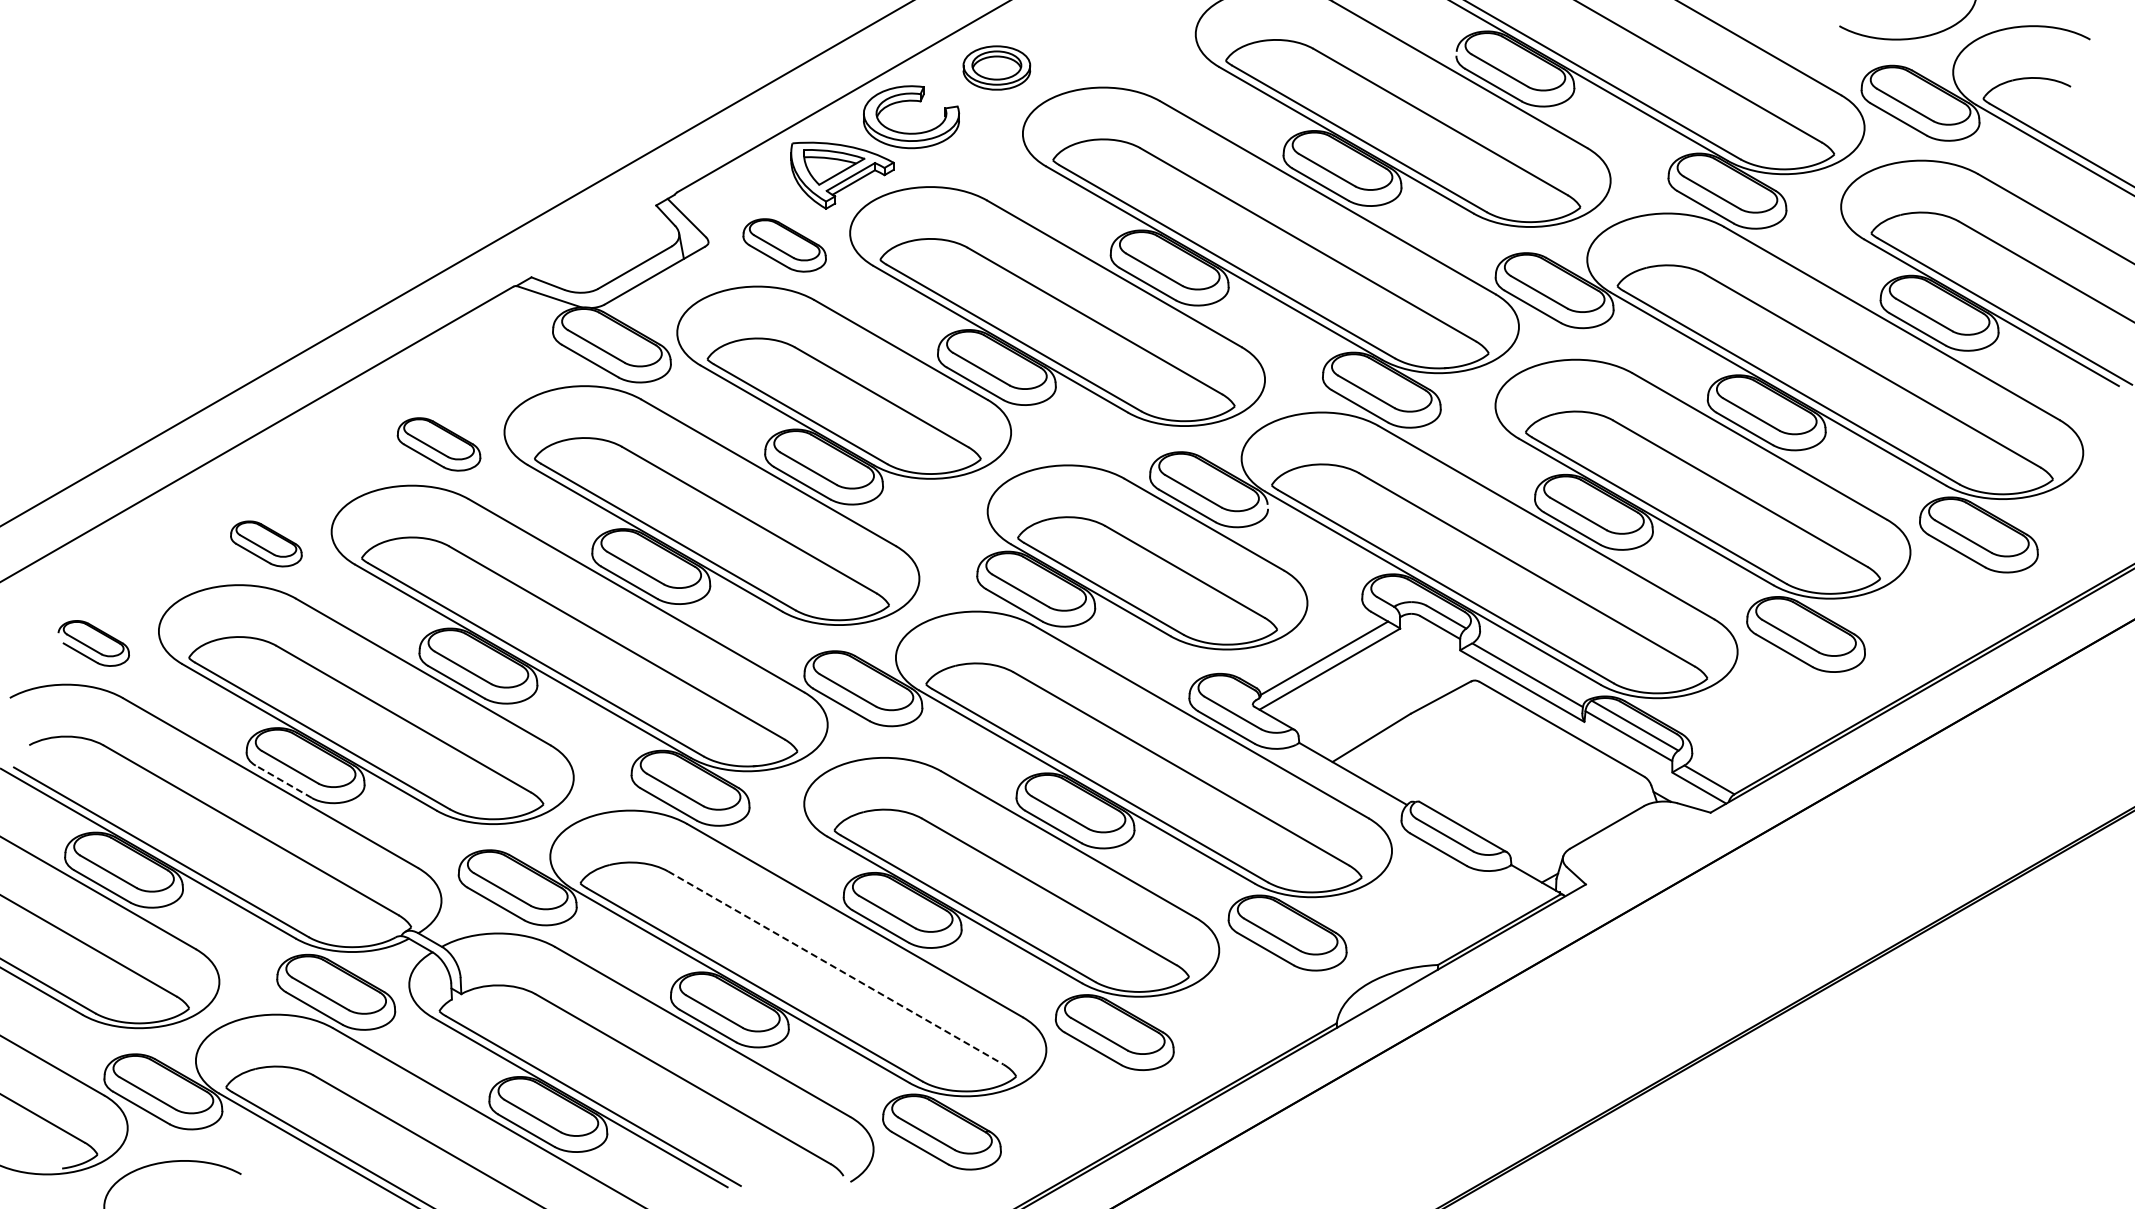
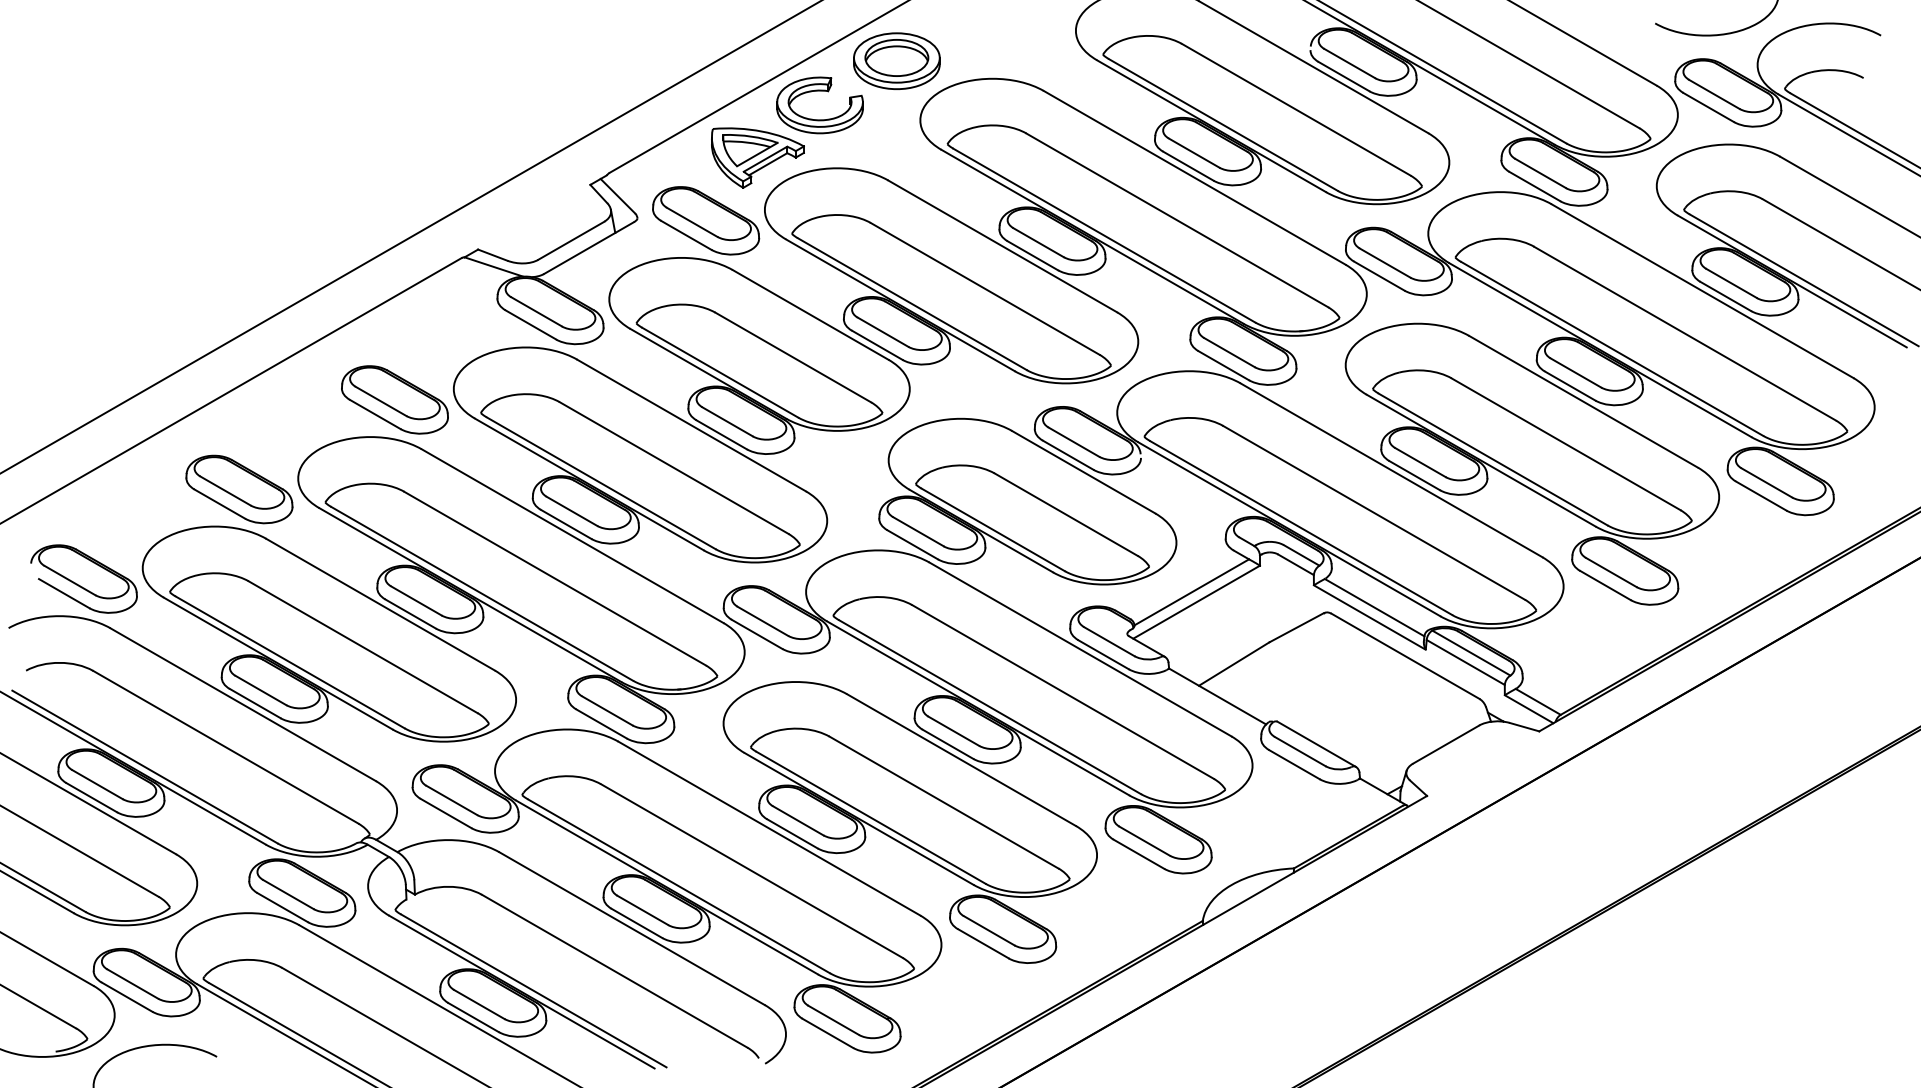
part: (996, 67) -> (896, 60), size x1.43
part: (784, 245) -> (705, 220), size x1.43
part: (438, 444) -> (394, 399), size x1.43
part: (266, 543) -> (239, 489), size x1.67
part: (93, 643) -> (83, 579), size x1.67
line: (283, 781) -> (254, 703), dashed -> solid
line: (836, 968) -> (752, 871), dashed -> solid

